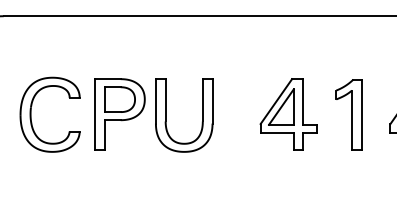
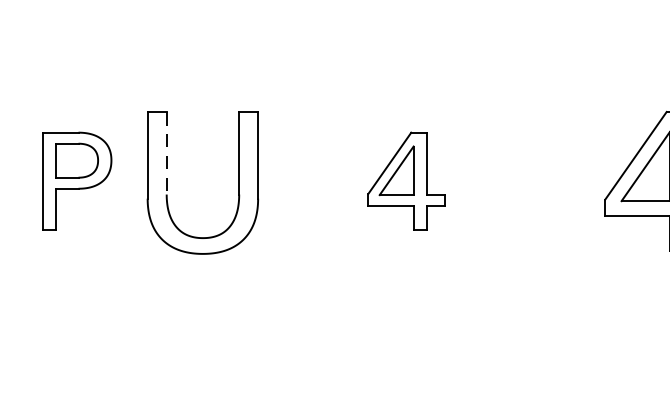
line: (165, 100) -> (166, 153), solid -> dashed
part: (119, 114) -> (76, 180), size x0.7
part: (288, 114) -> (406, 180), size x0.7
part: (348, 114) -> (523, 180), removed

